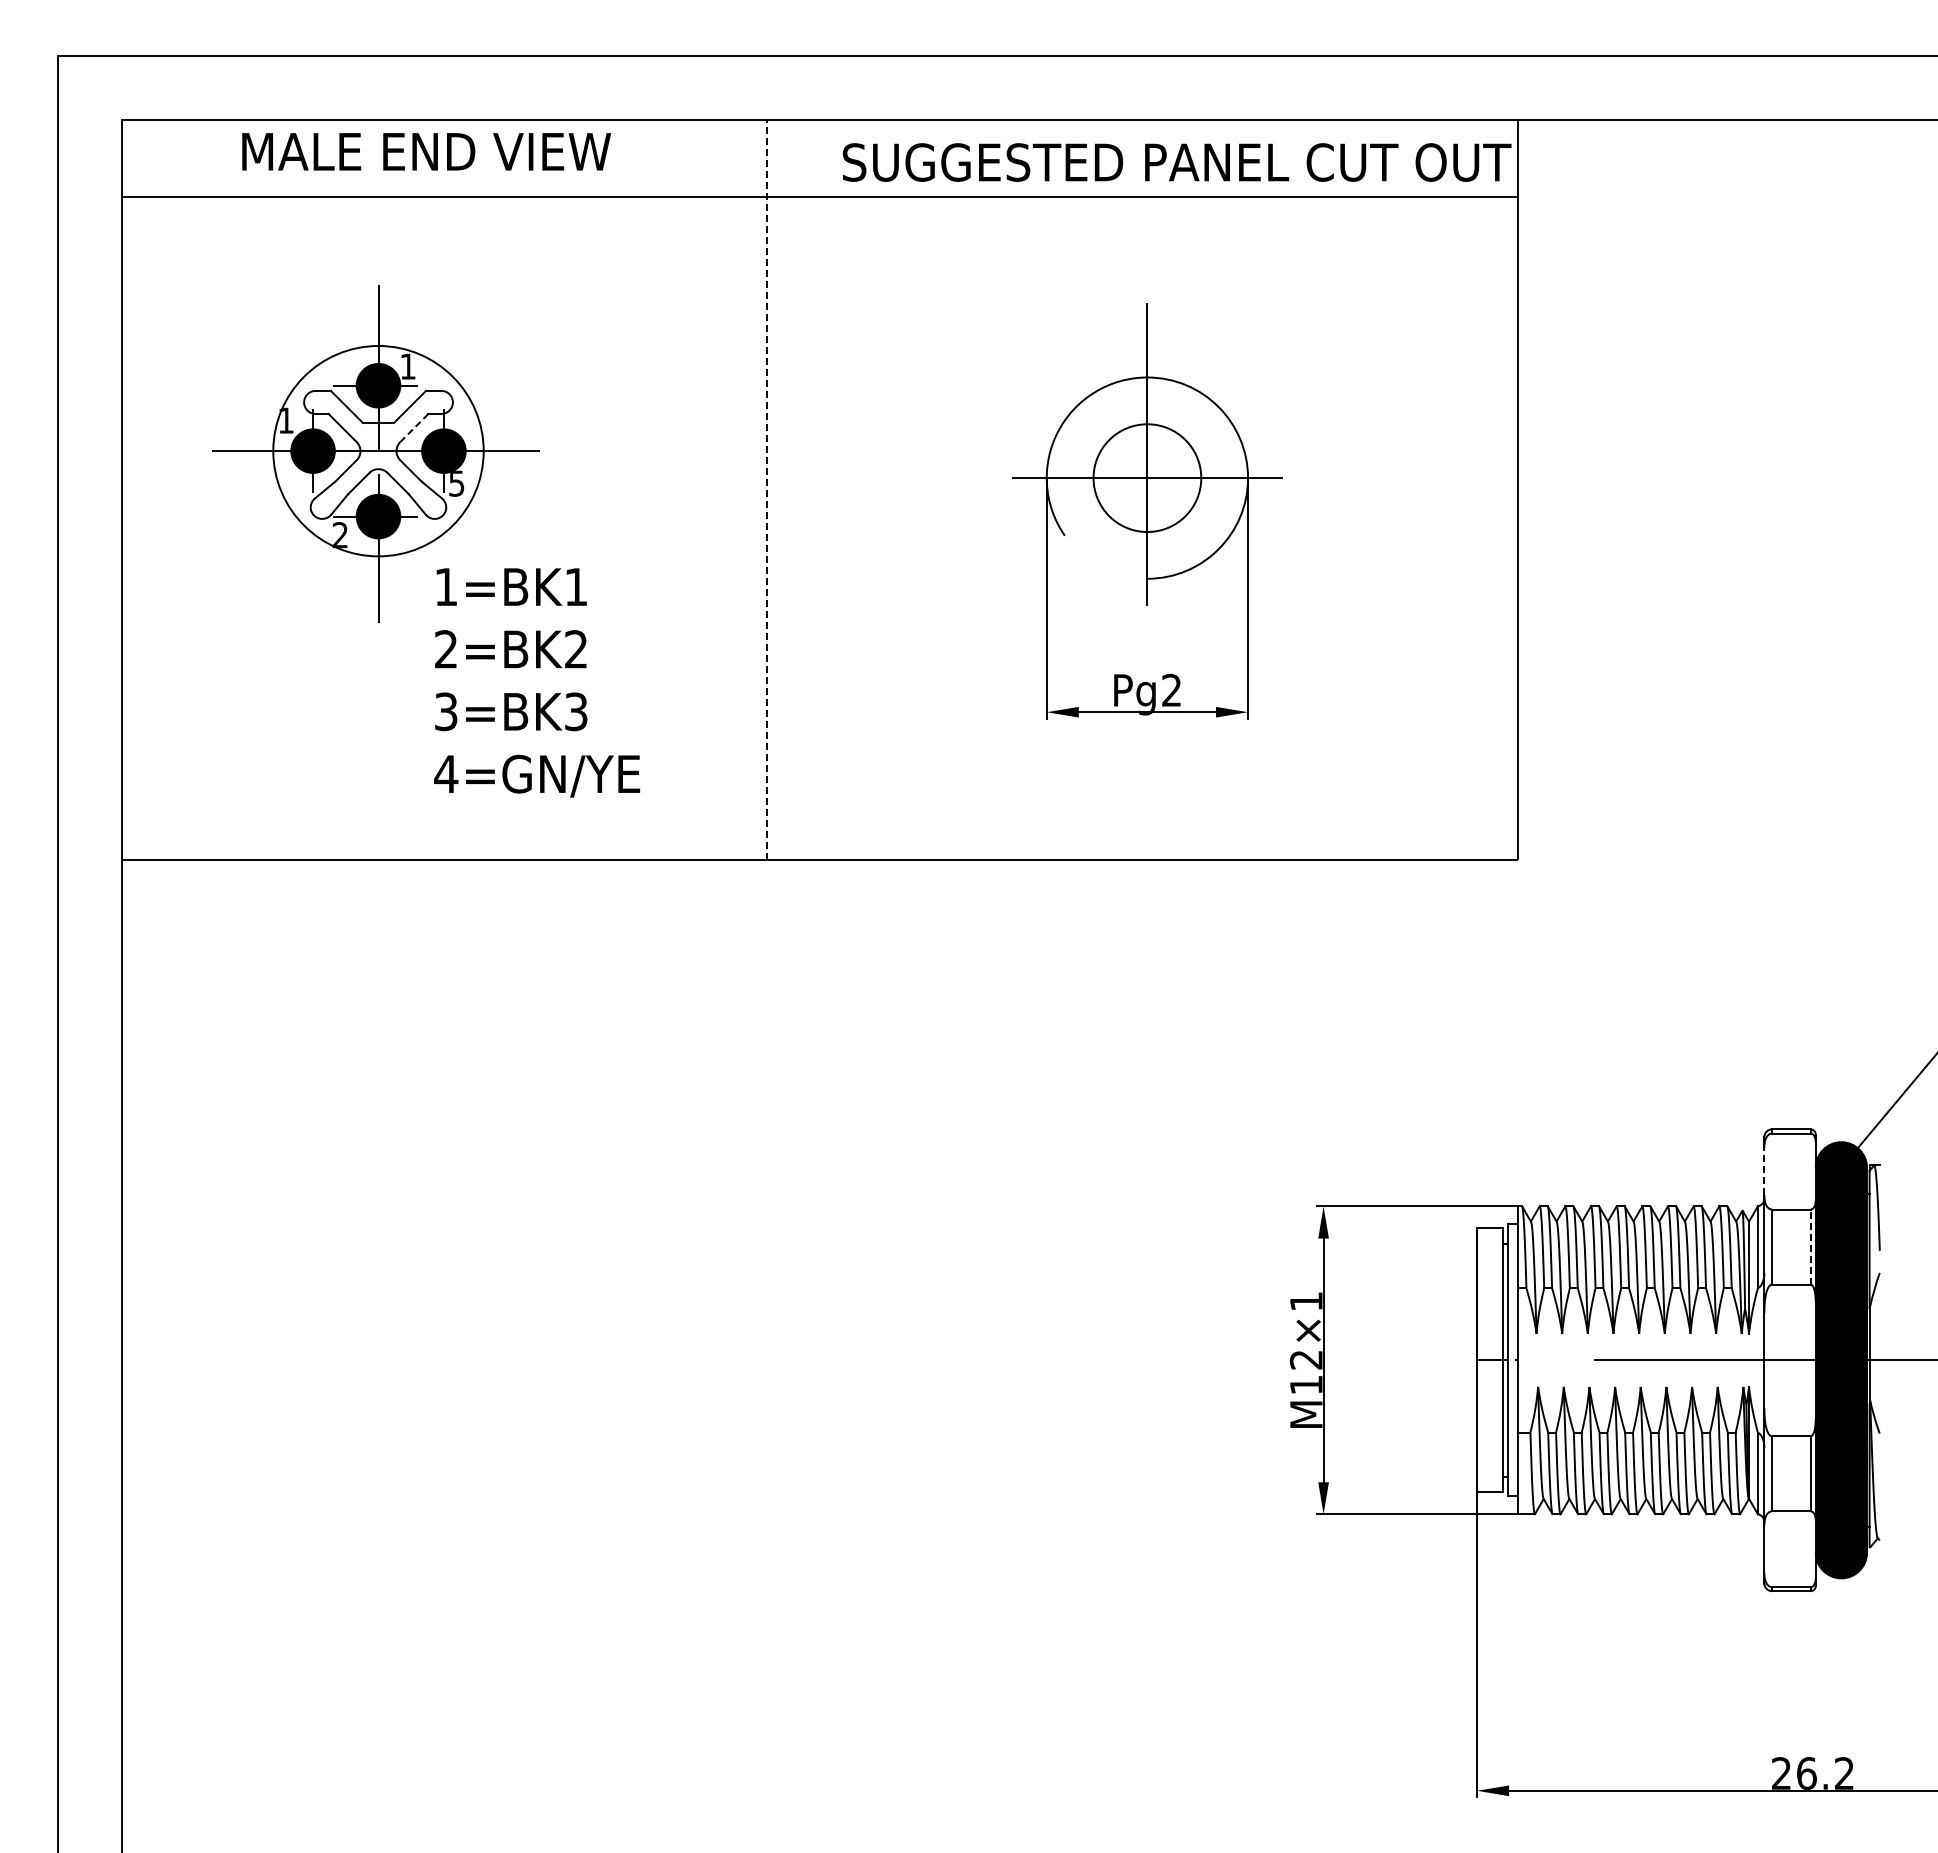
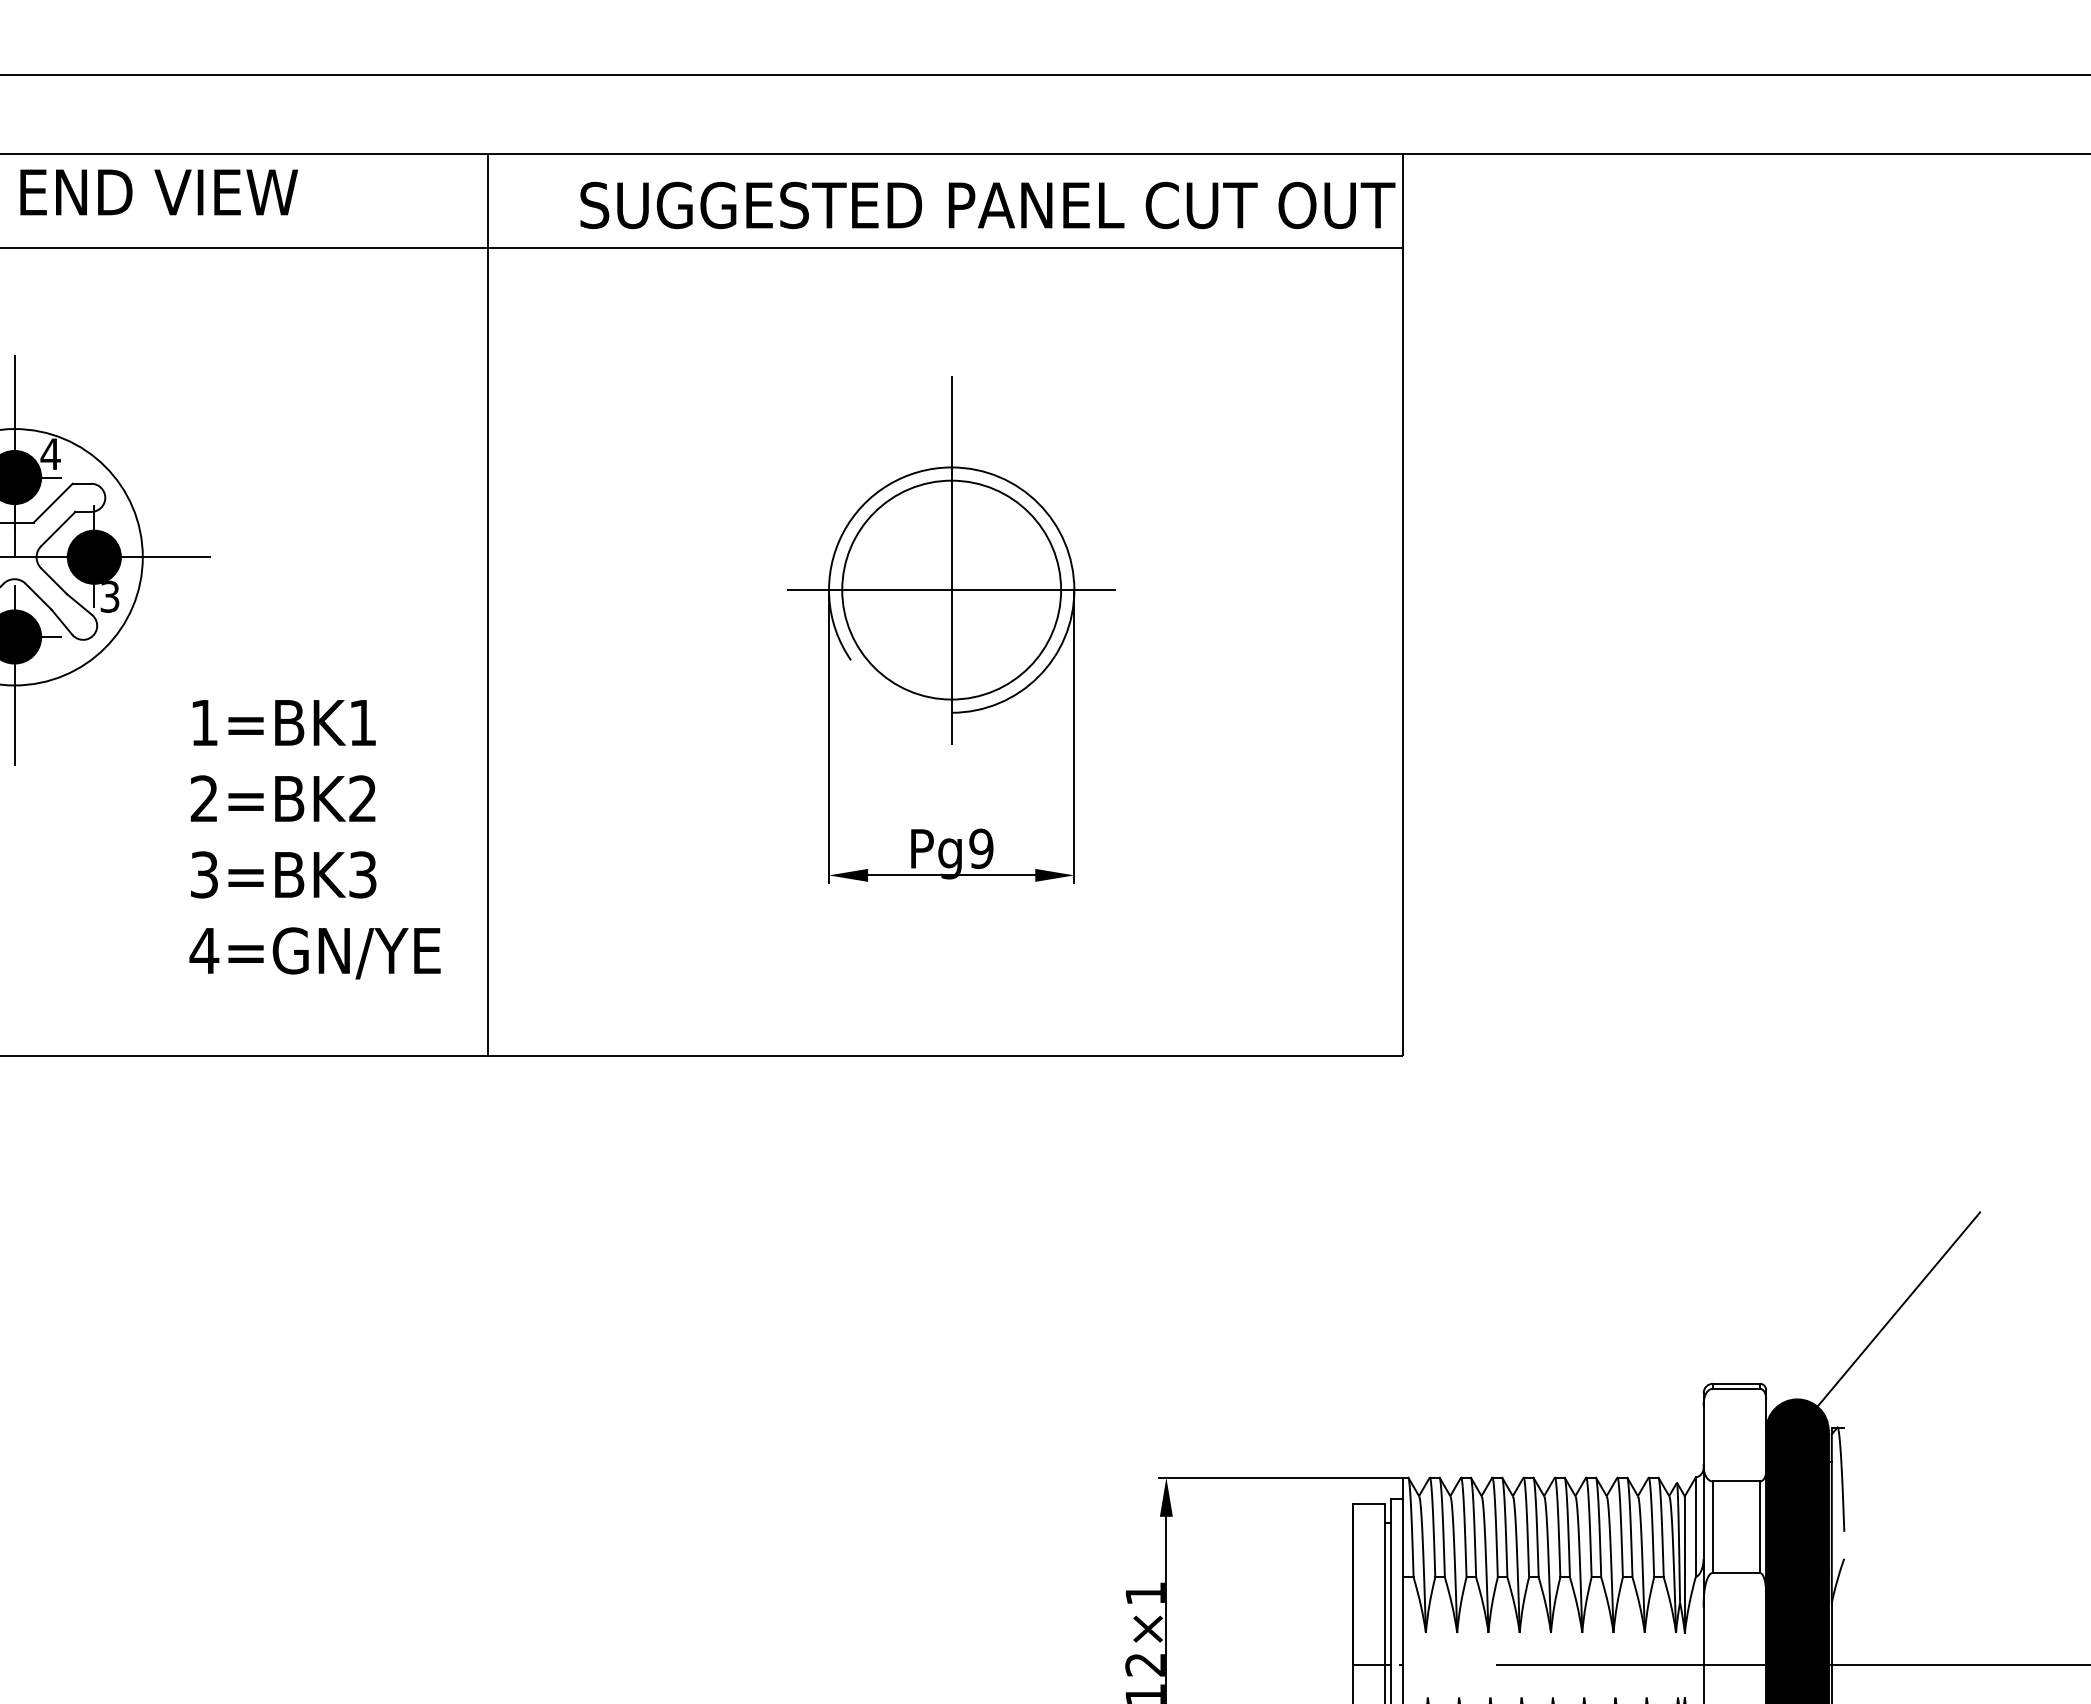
text: (407, 366) -> (49, 454), 1 -> 4
line: (414, 428) -> (58, 529), dashed -> solid
circle: (1147, 477) -> (951, 589), size x1.67
text: (457, 483) -> (110, 596), 5 -> 3
line: (766, 489) -> (487, 603), dashed -> solid
text: (537, 682) -> (315, 839), moved
text: (1171, 690) -> (981, 848), Pg2 -> Pg9
line: (1764, 1171) -> (1703, 1435), dashed -> solid
line: (1810, 1247) -> (1759, 1527), dashed -> solid

